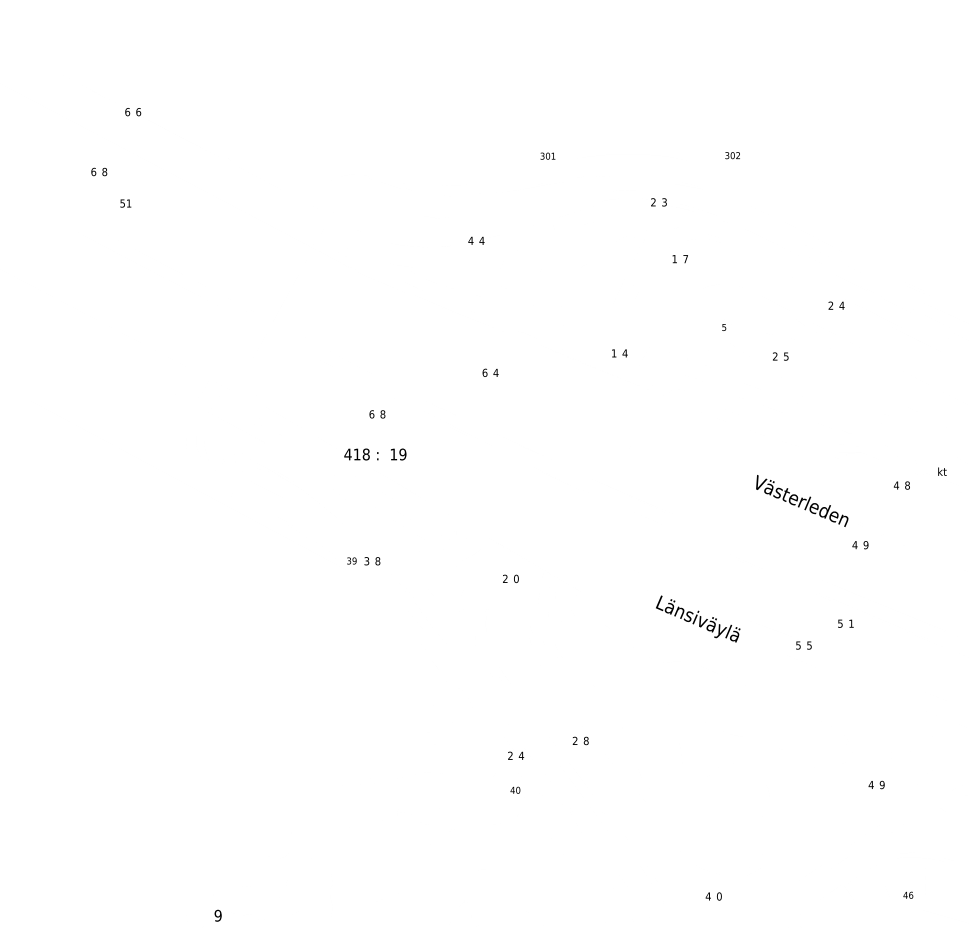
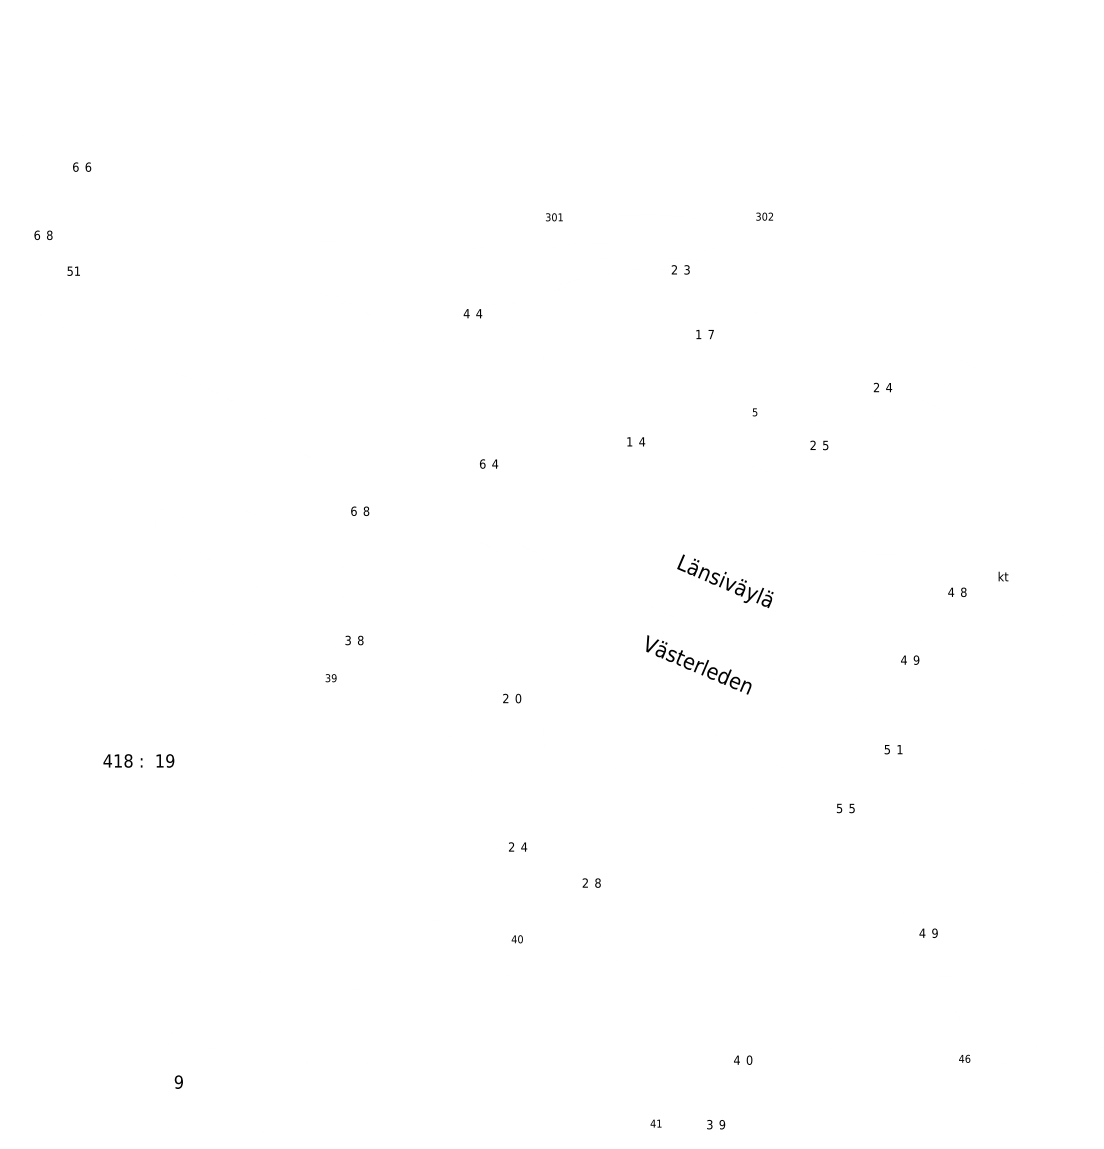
text: (375, 454) -> (138, 760), moved
text: (801, 500) -> (698, 664), moved
text: (372, 561) -> (354, 640), moved
text: (698, 618) -> (725, 580), moved
text: (803, 645) -> (845, 808), moved
text: (516, 755) -> (518, 846), moved

